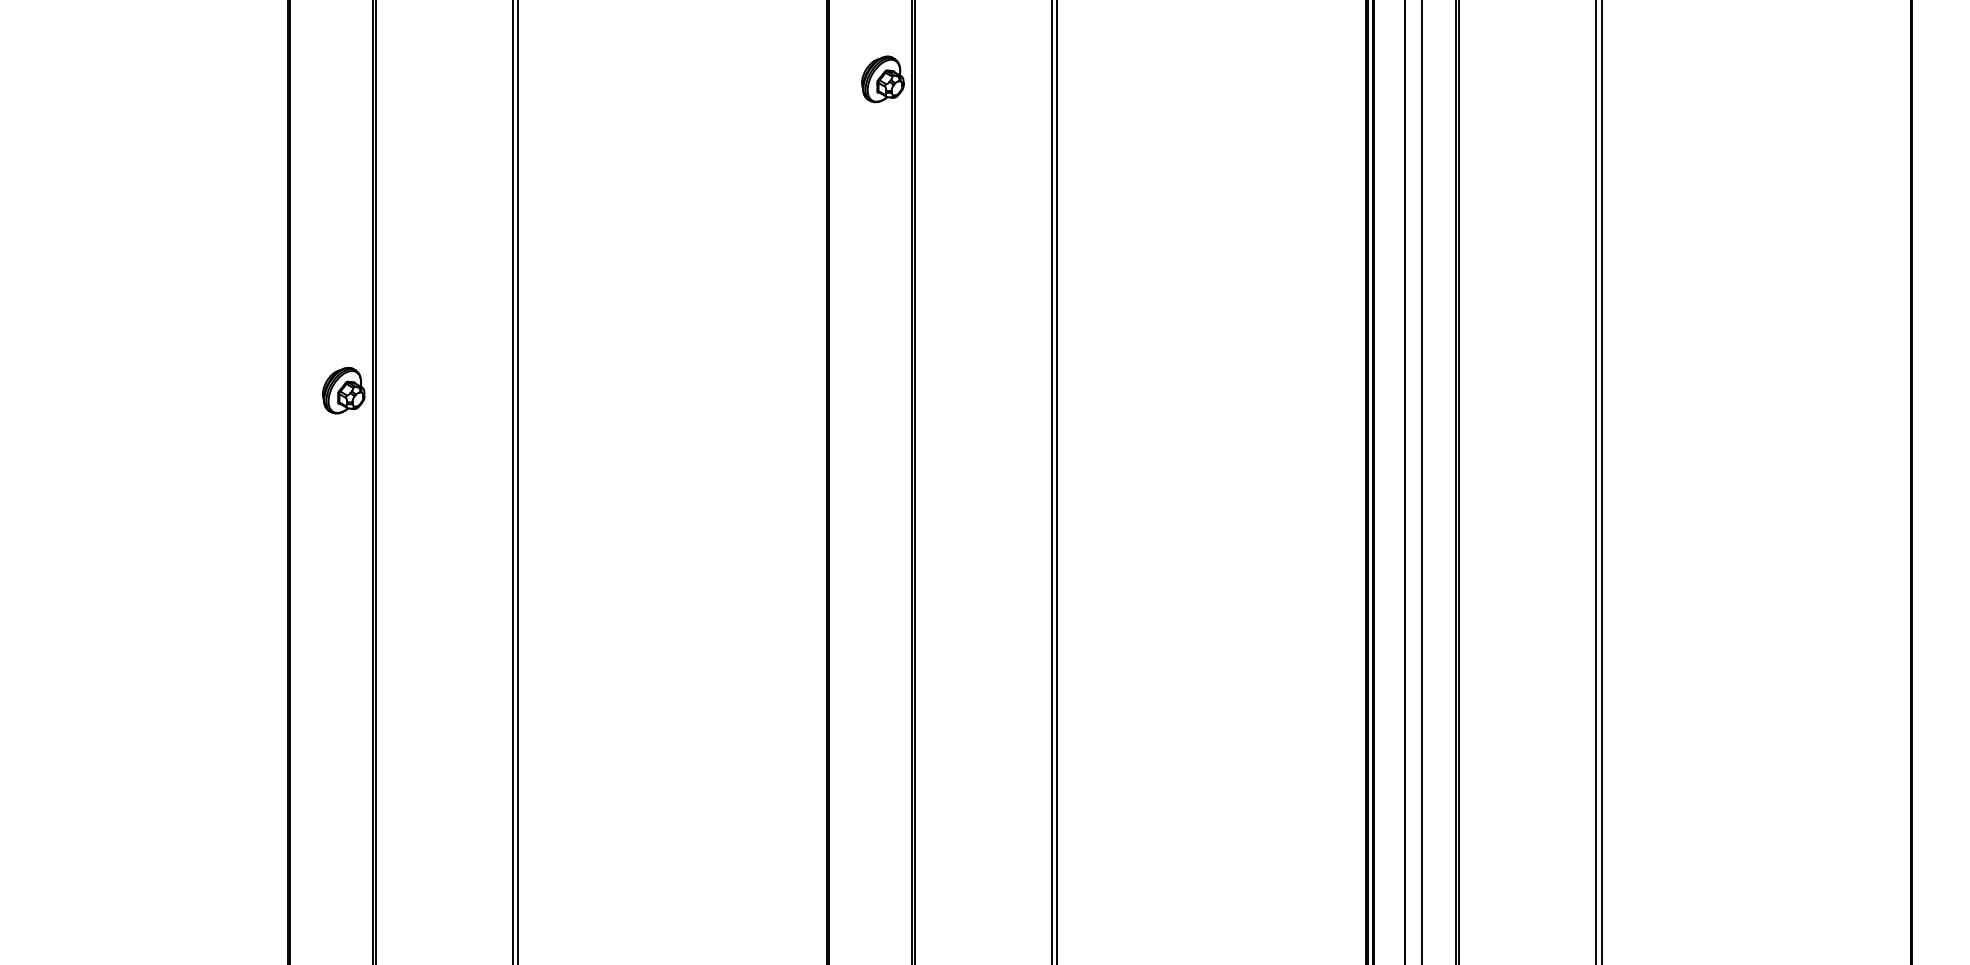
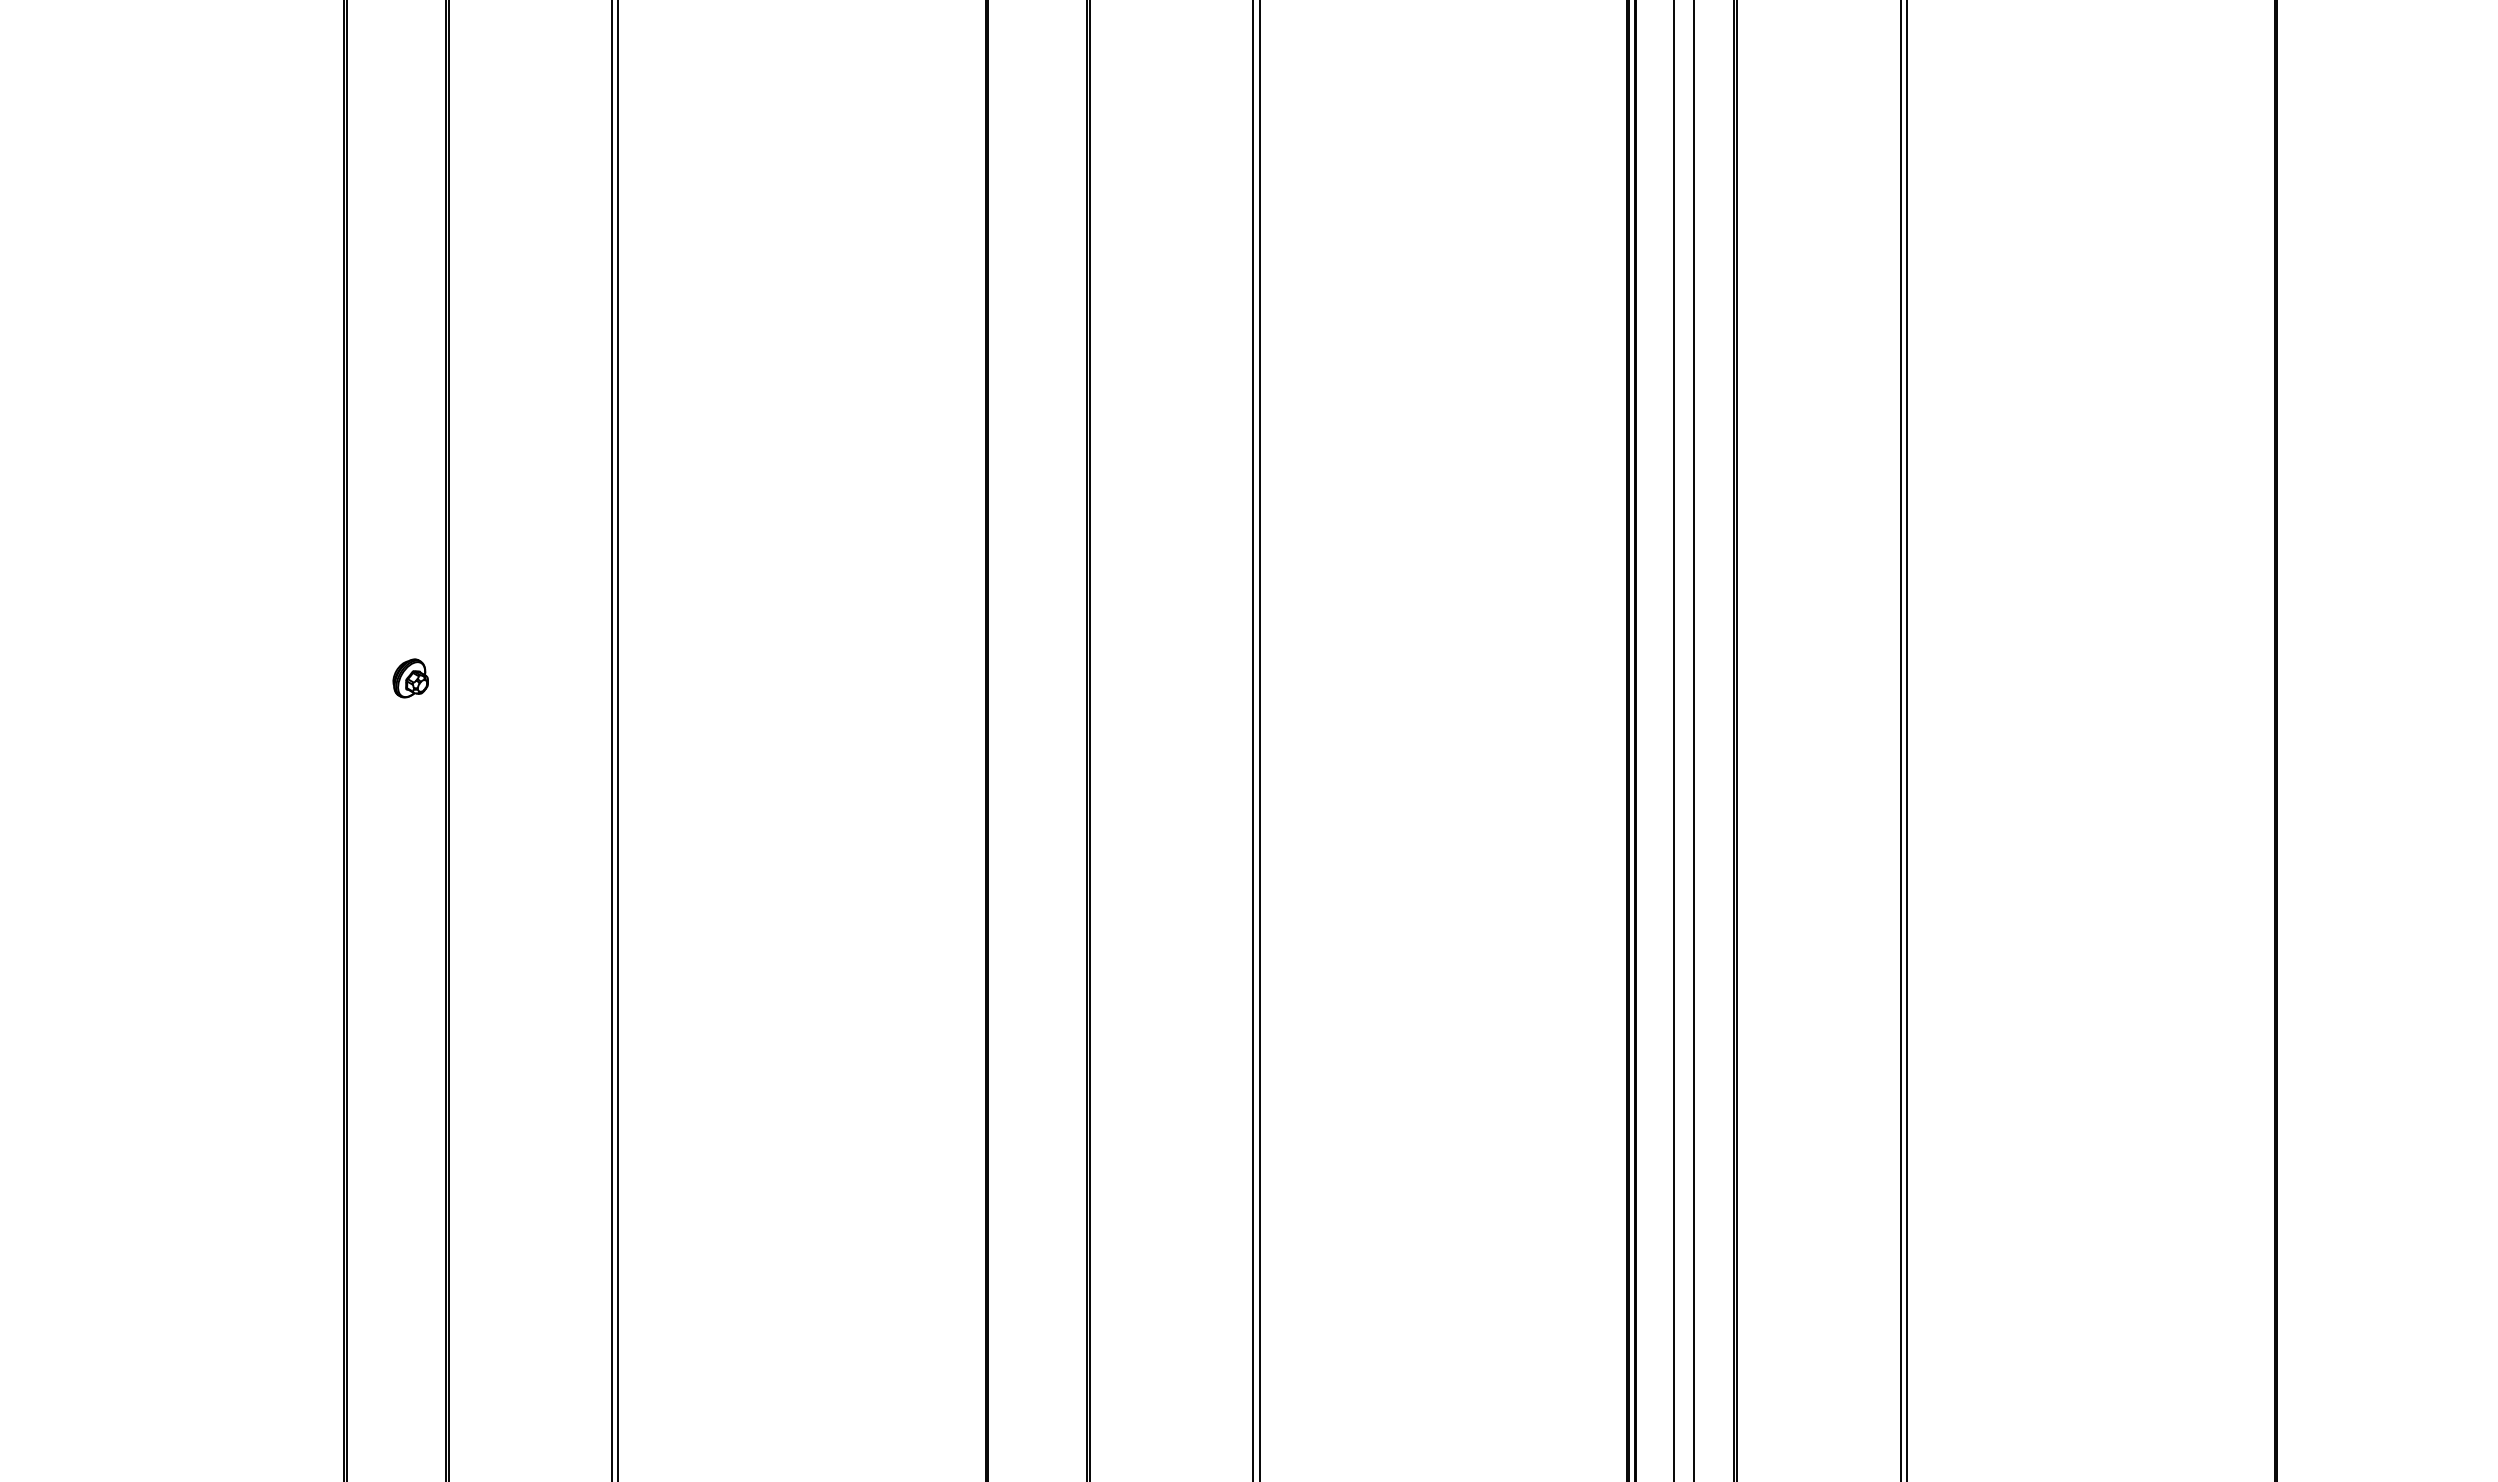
part: (882, 79) -> (1051, 308), removed
part: (343, 390) -> (410, 678), size x0.7

